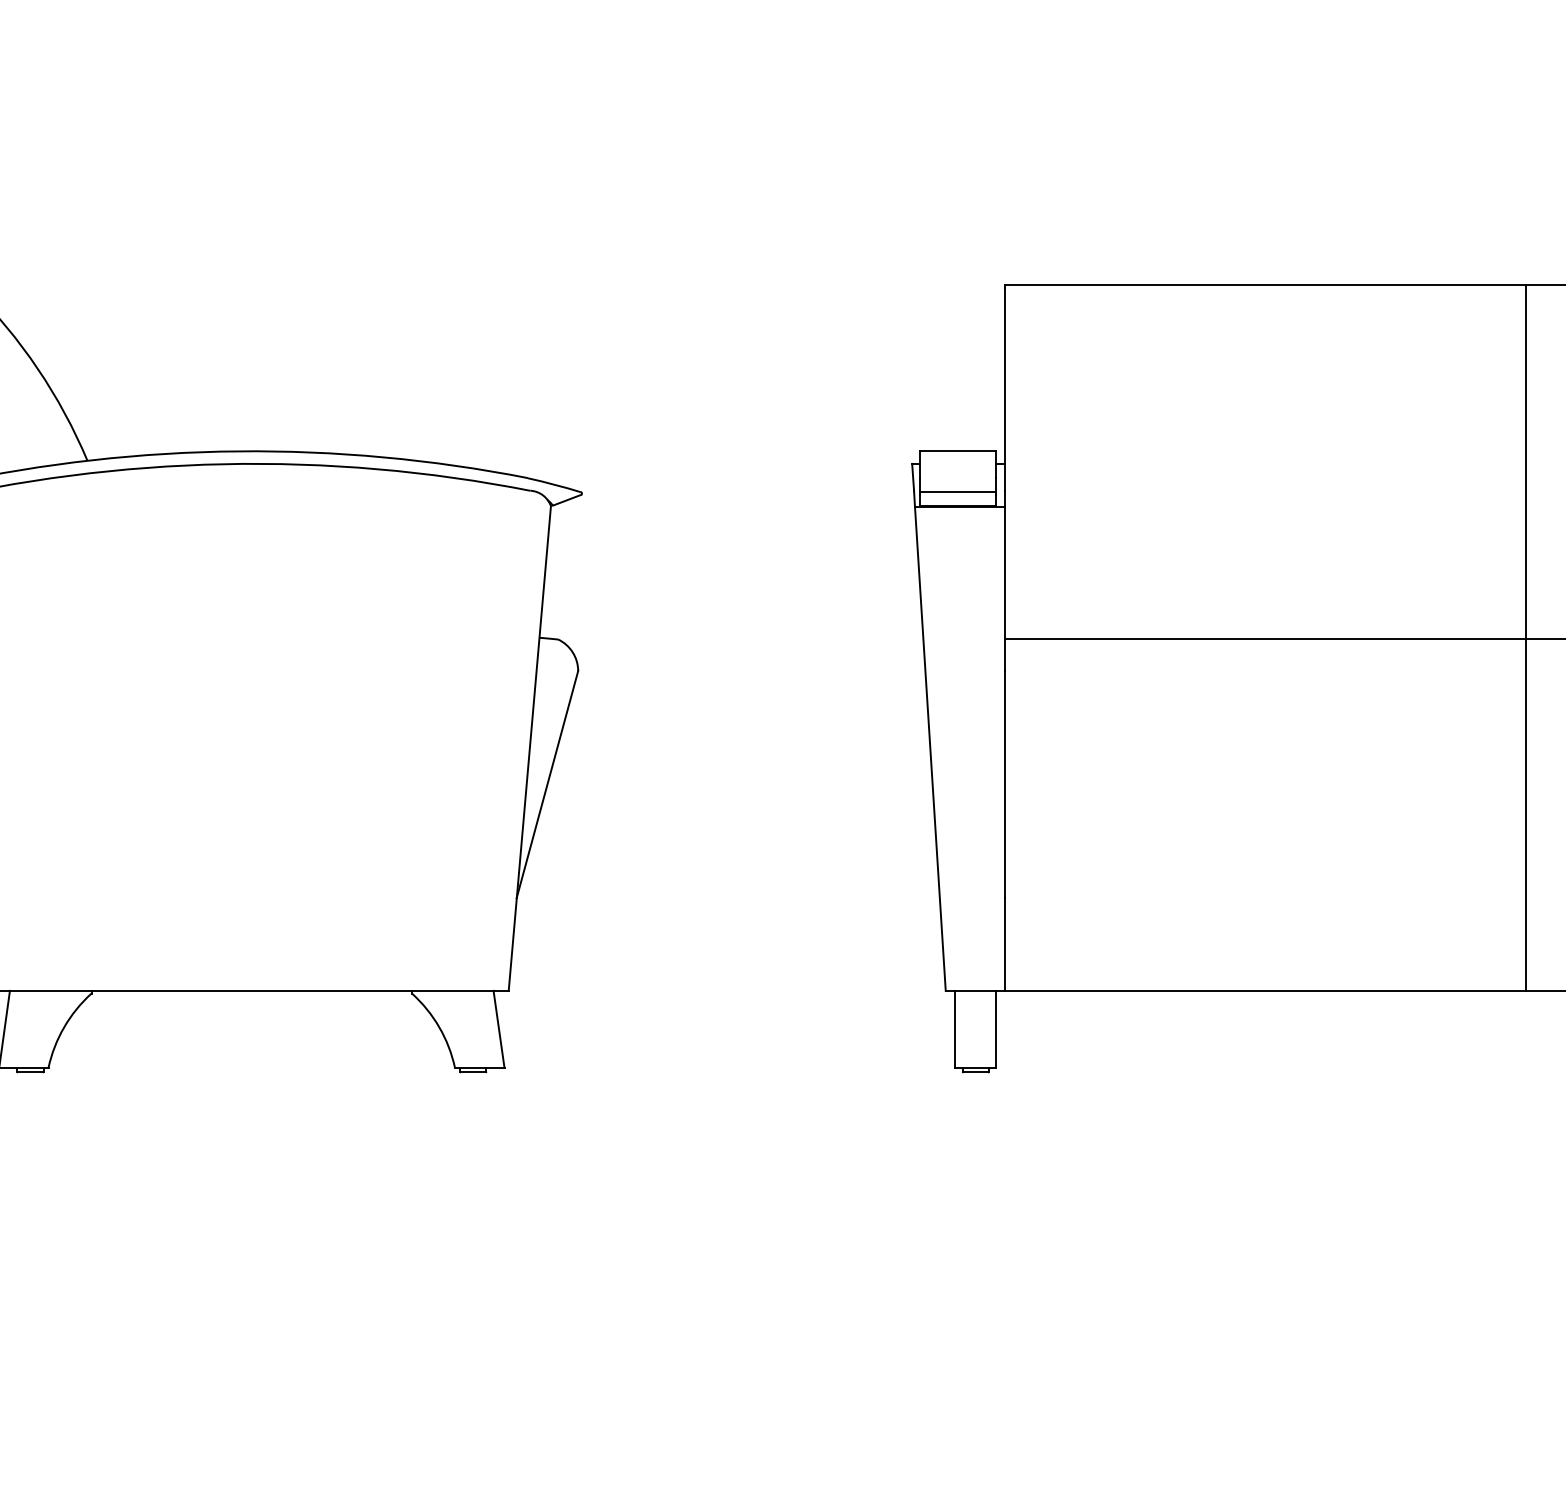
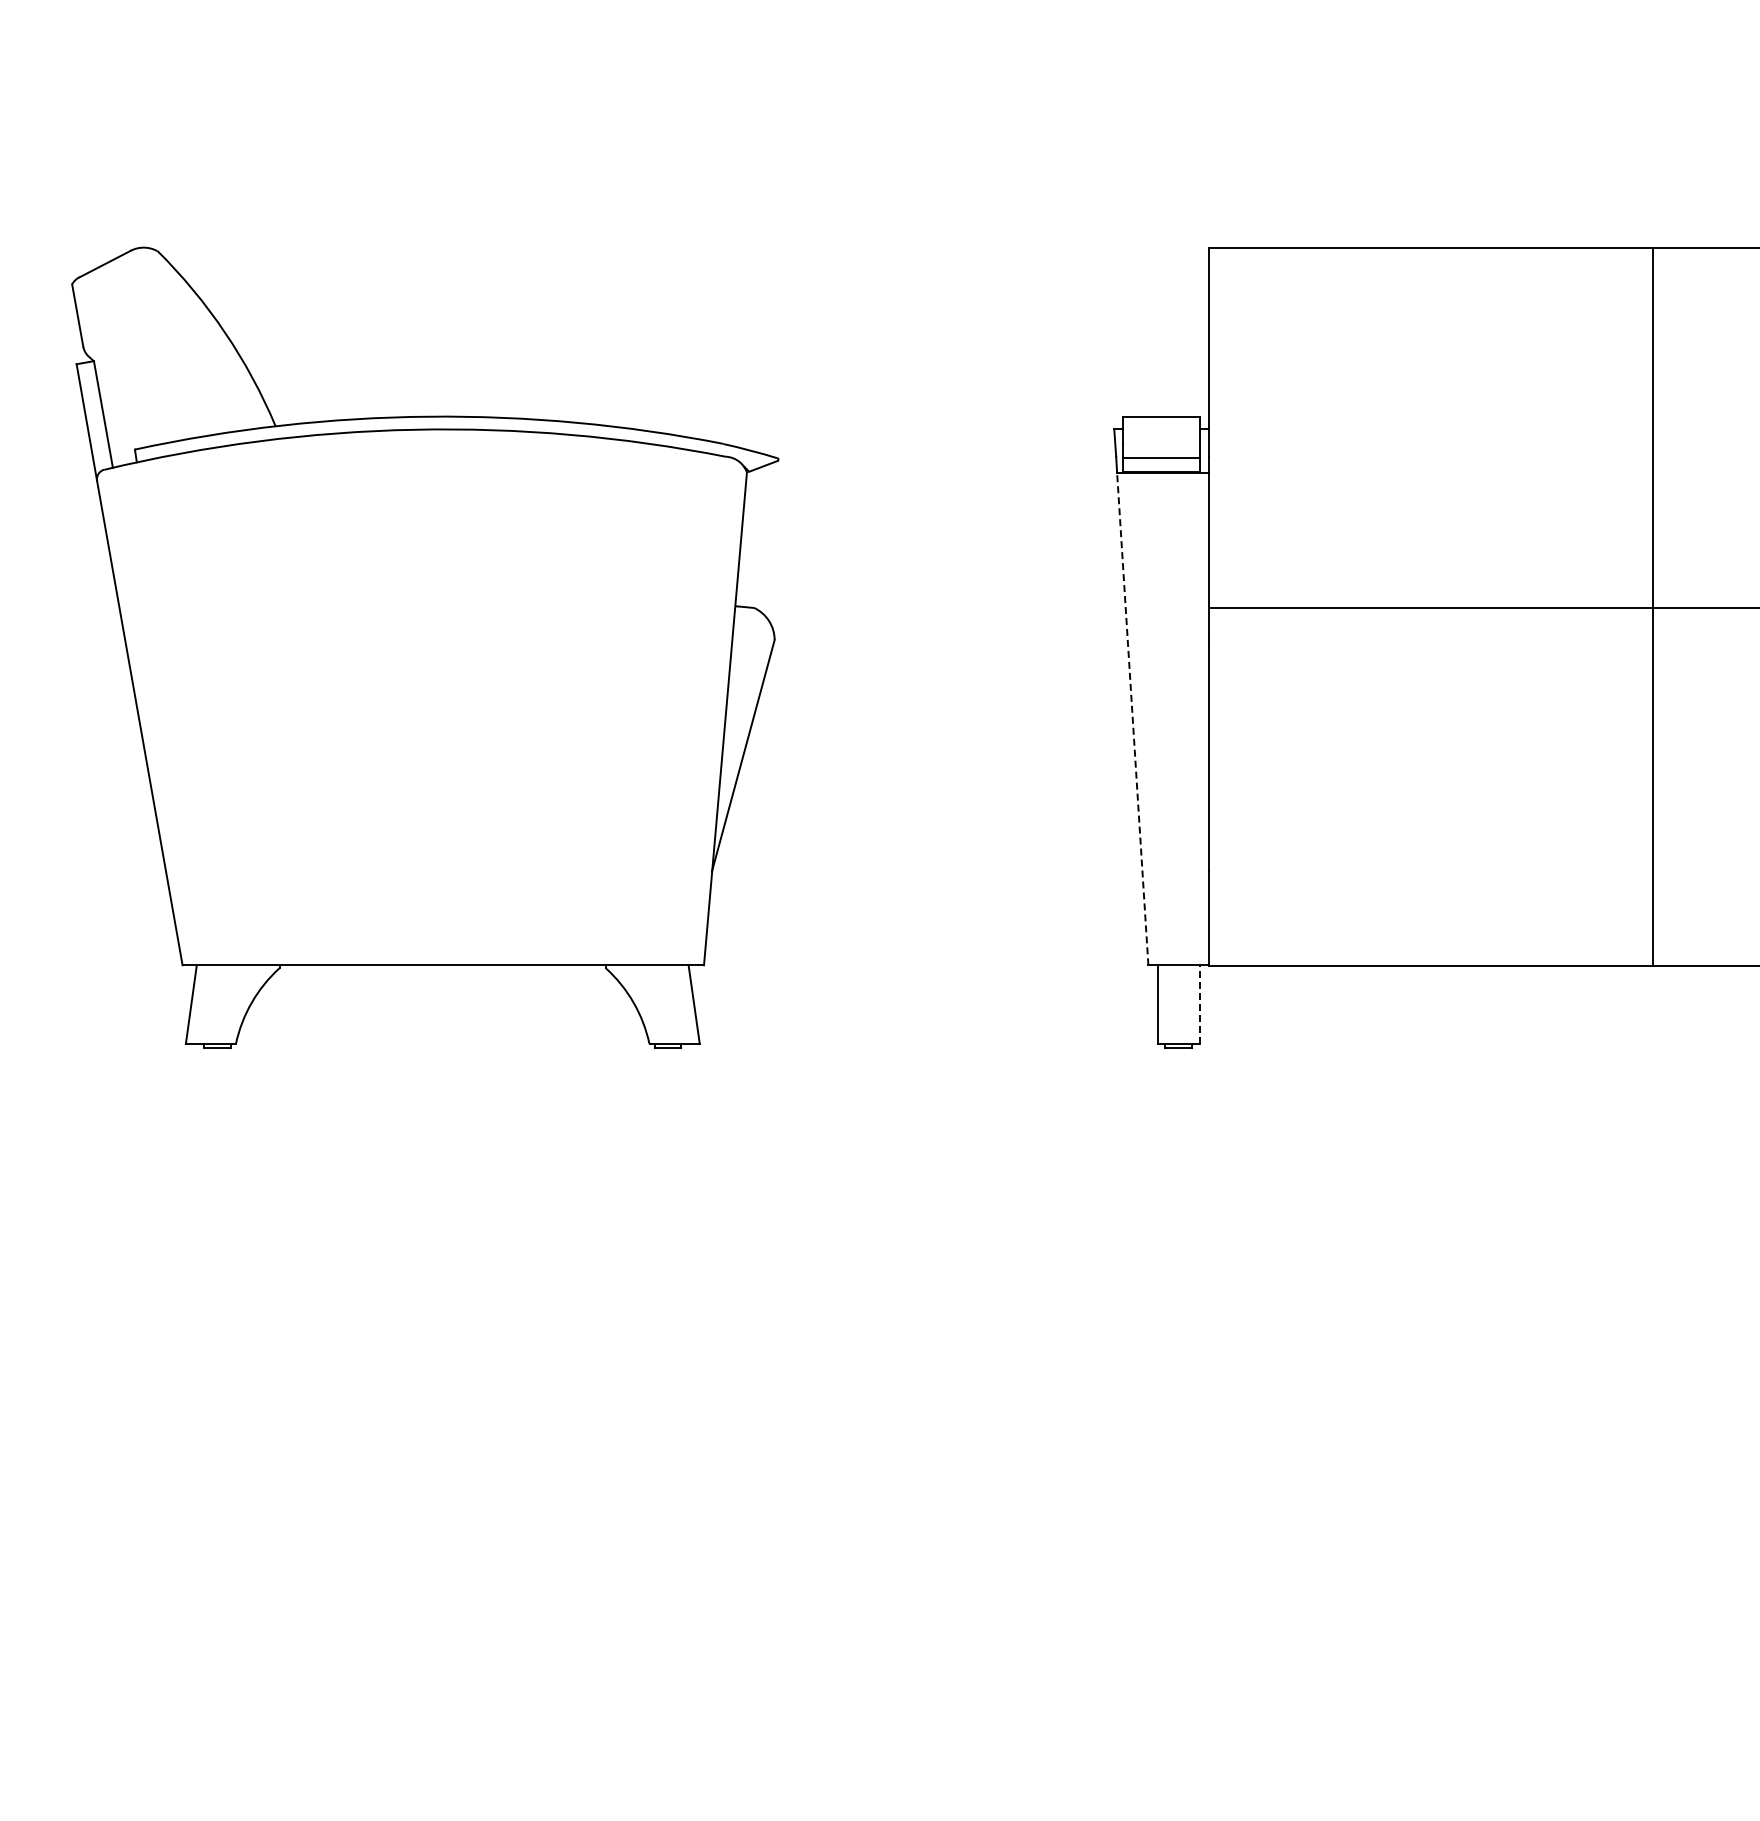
line: (1526, 638) -> (1652, 606), moved
line: (930, 749) -> (1132, 719), solid -> dashed
line: (995, 1029) -> (1199, 1004), solid -> dashed

